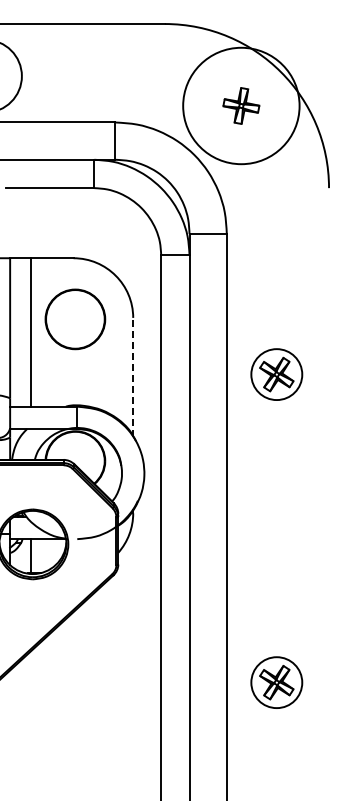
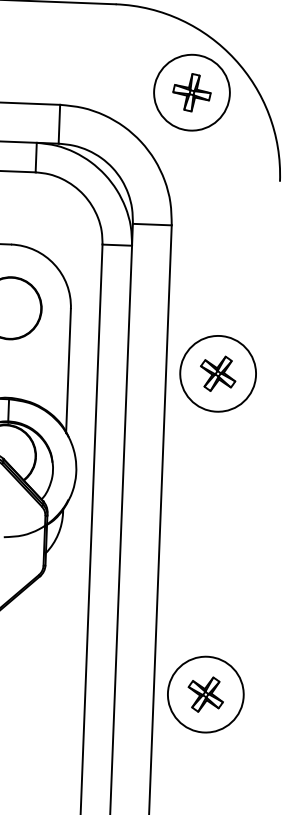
circle: (241, 105) -> (192, 92), size x0.62
circle: (276, 374) -> (217, 373), size x1.43
line: (133, 377) -> (68, 371), dashed -> solid
circle: (276, 682) -> (205, 694), size x1.43

